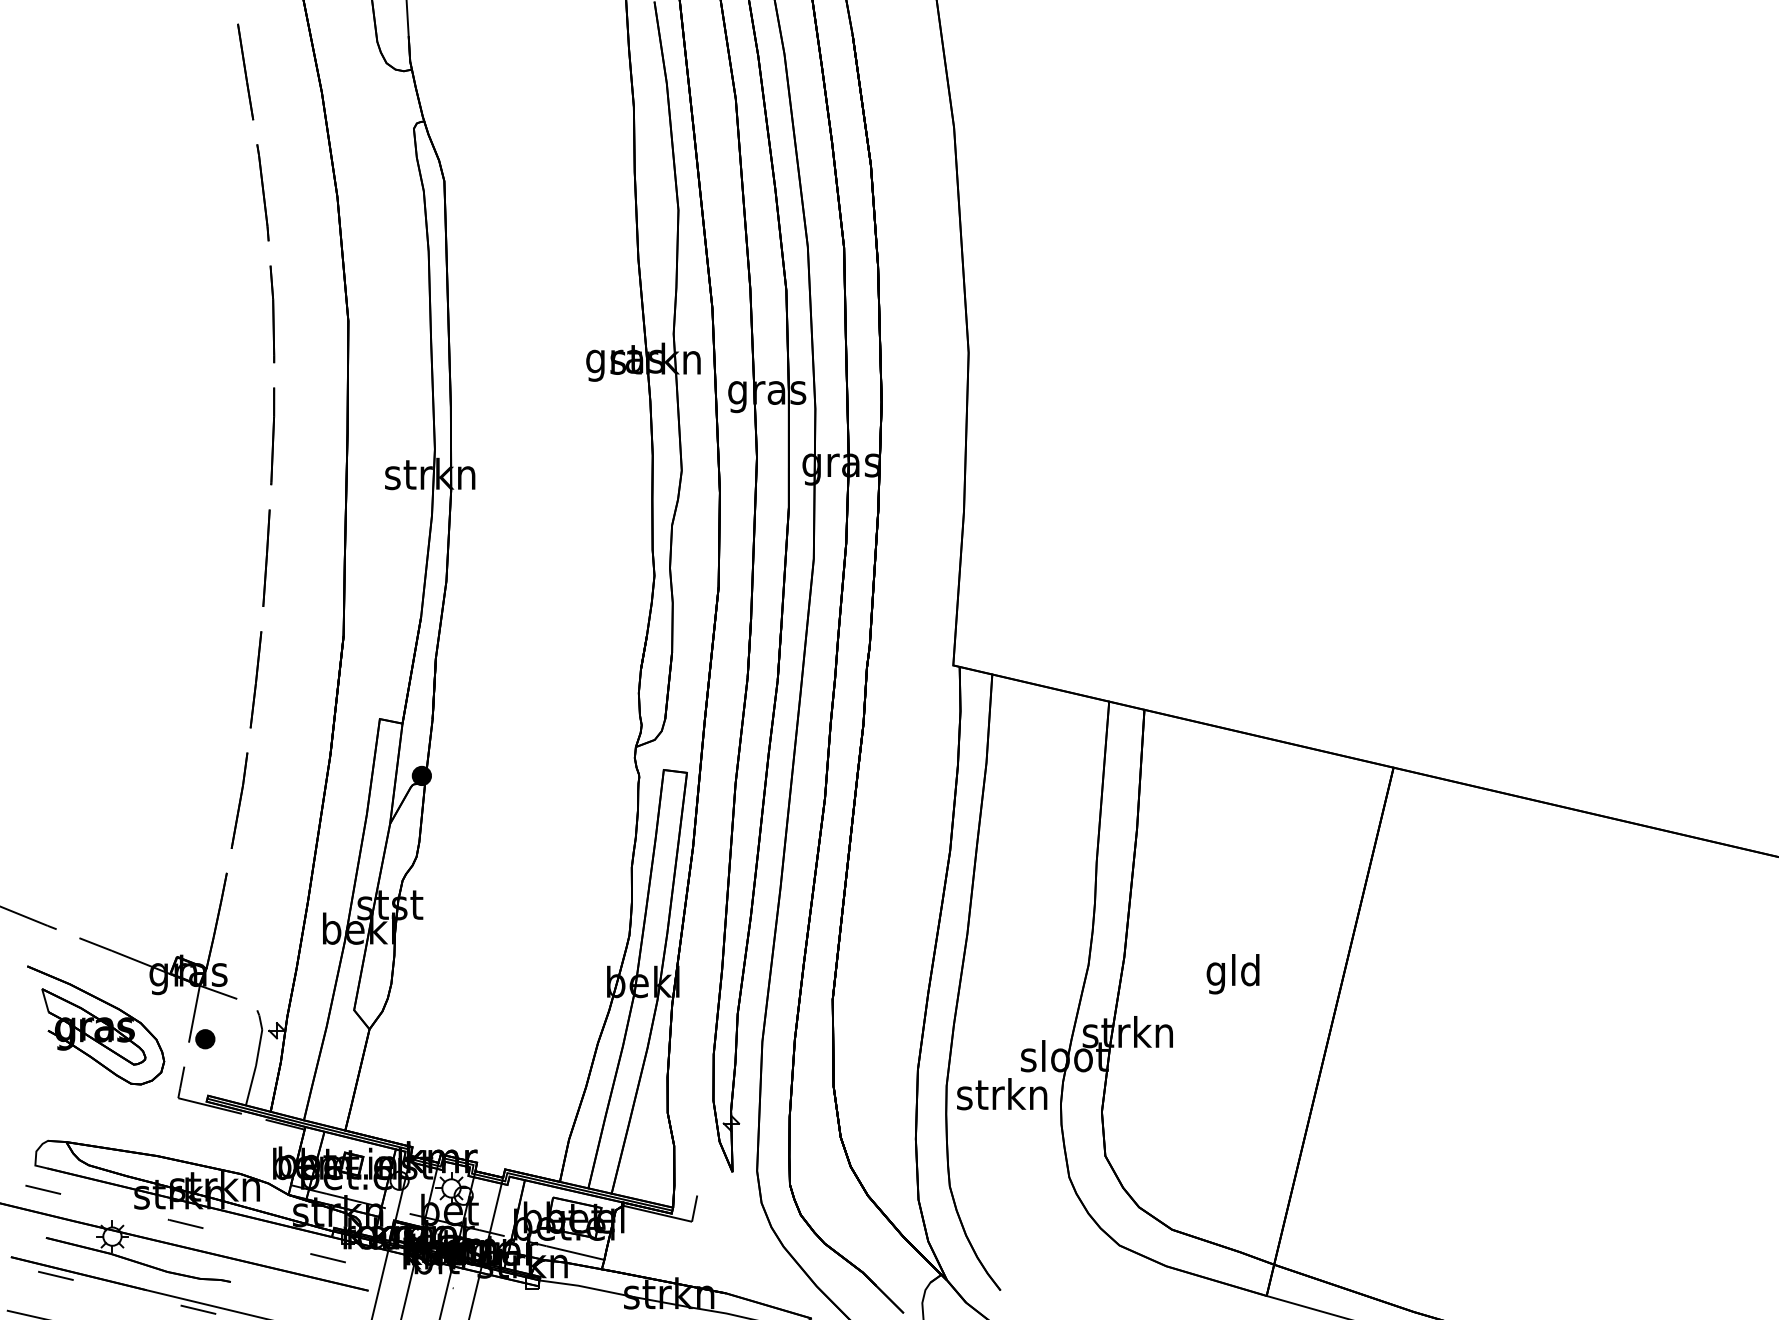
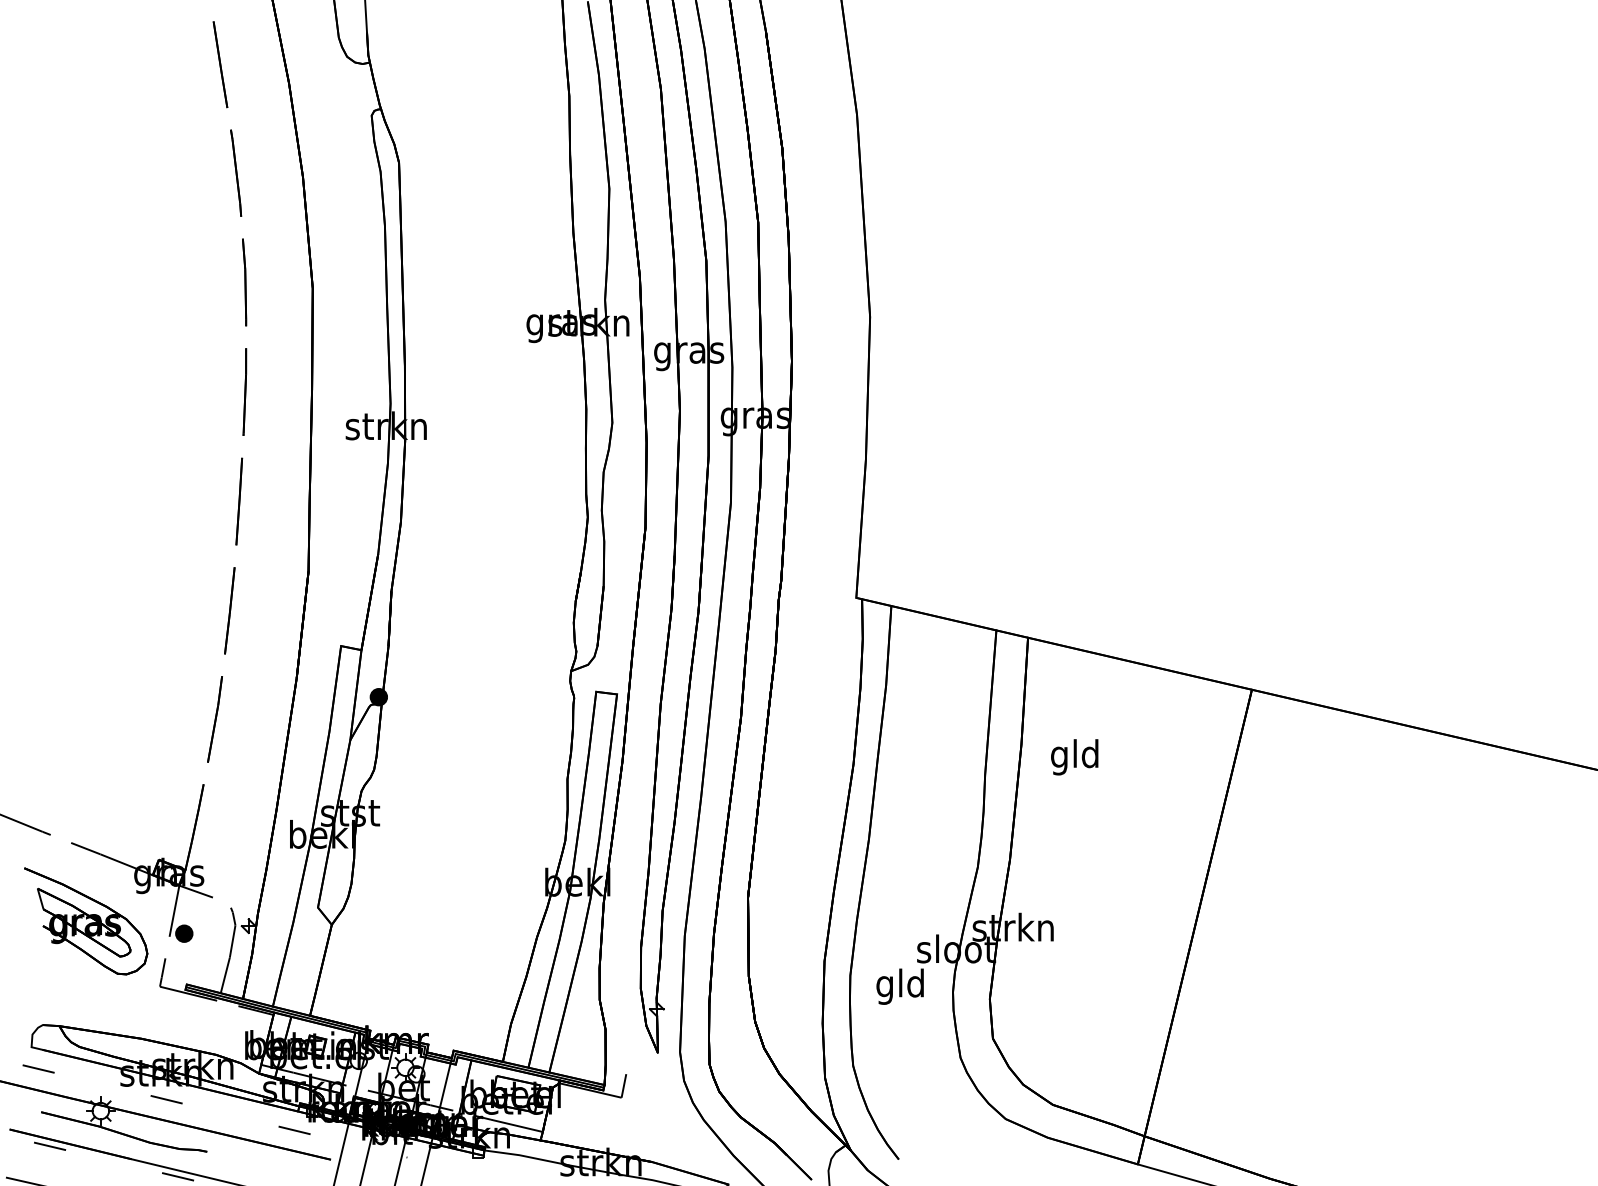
text: (1232, 974) -> (1074, 757), moved
text: (1001, 1097) -> (899, 986), strkn -> gld

